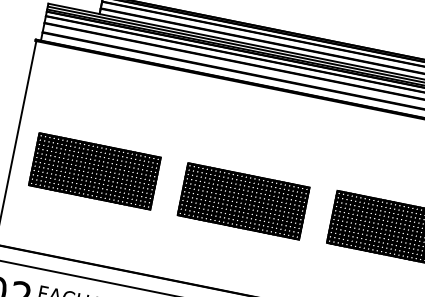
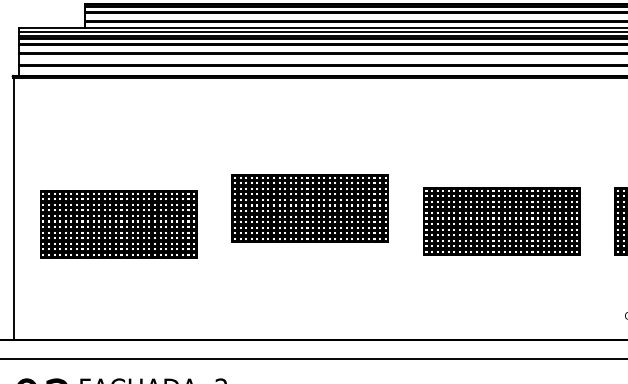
part: (243, 201) -> (309, 208), moved

